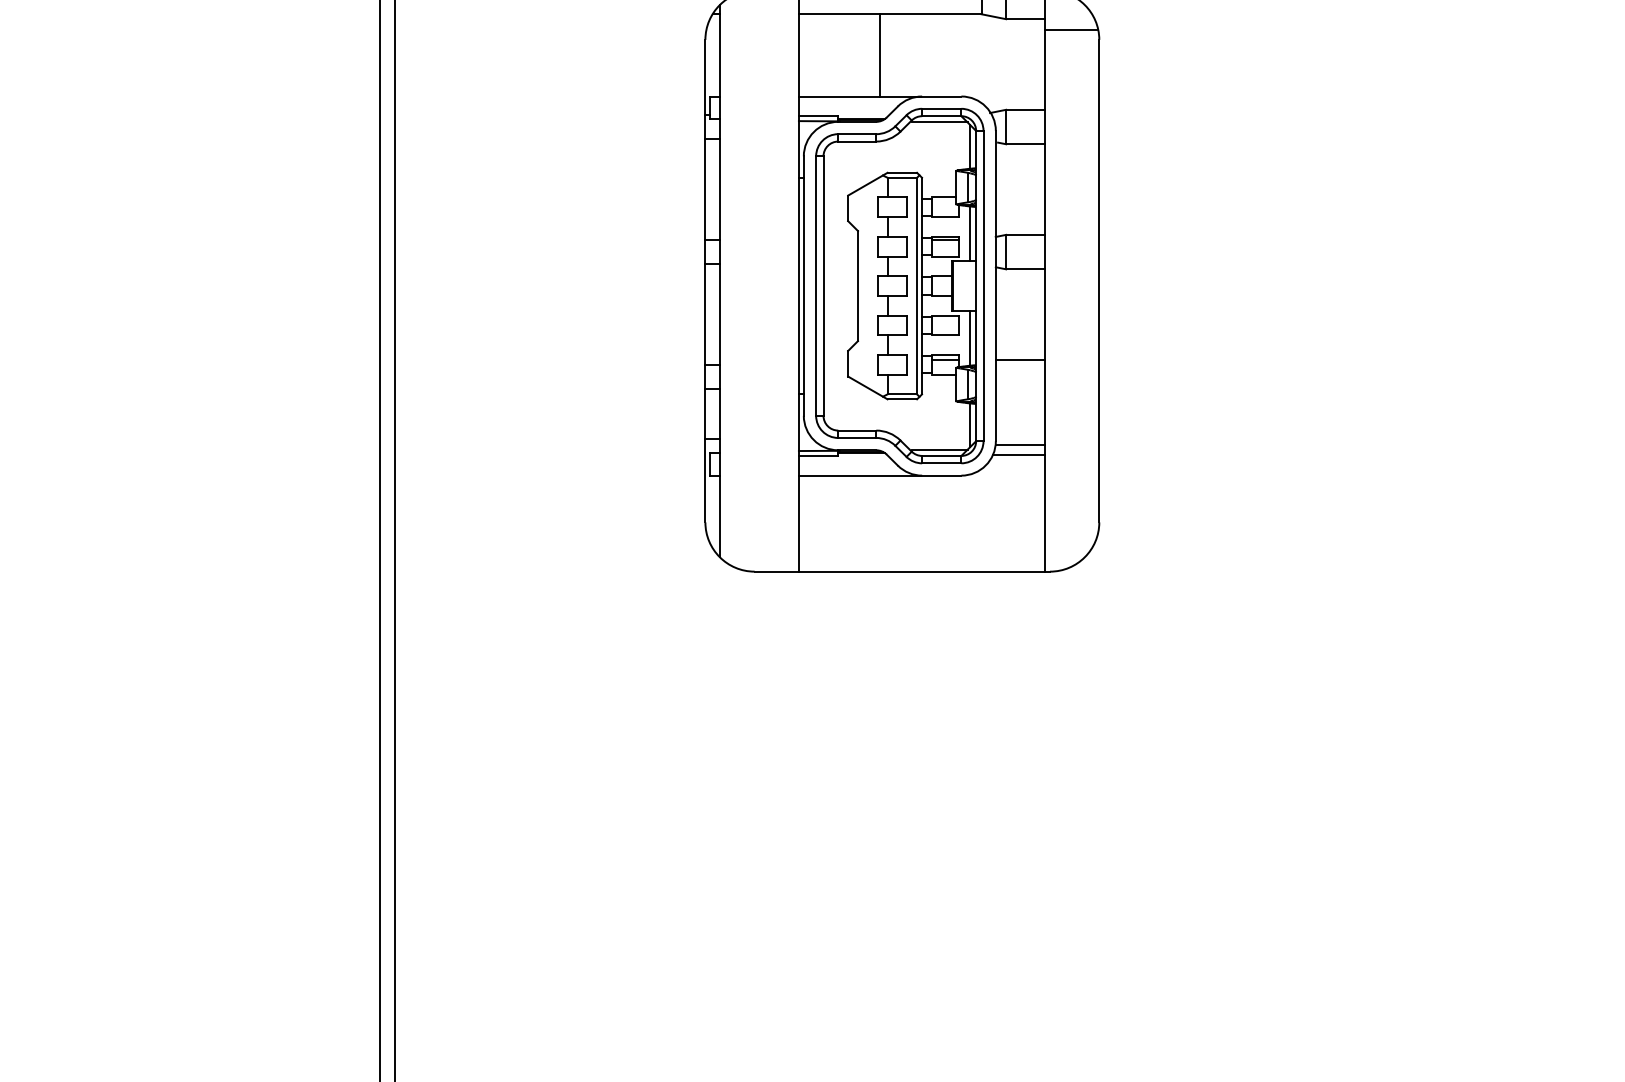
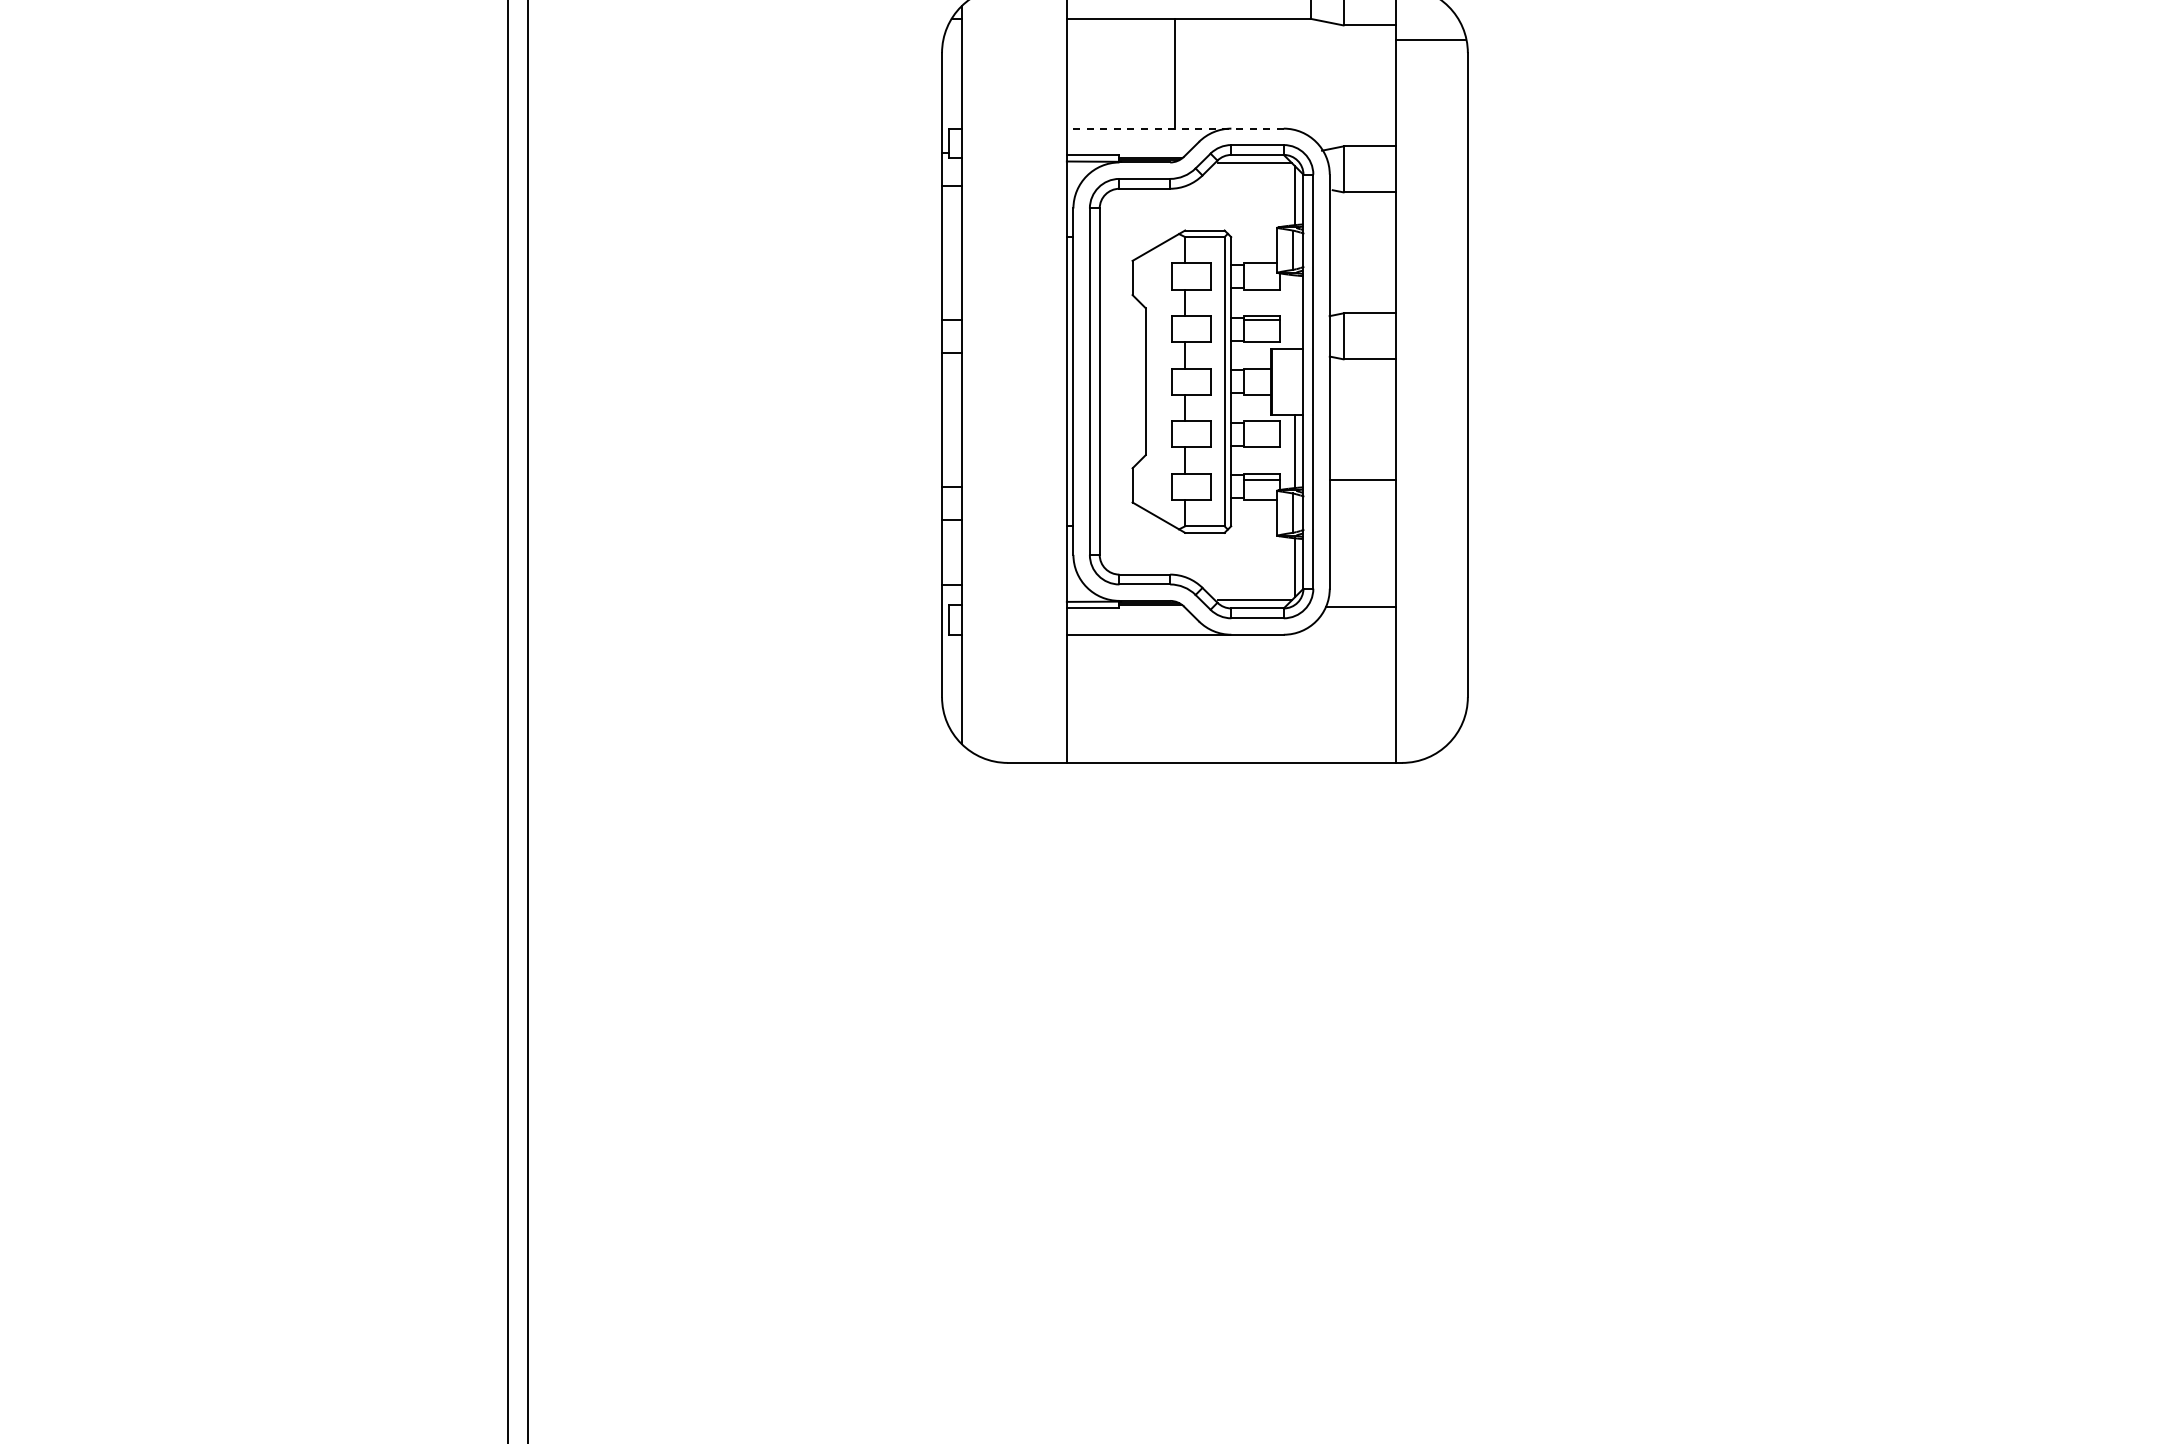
line: (879, 96) -> (1174, 128), solid -> dashed
line: (970, 233) -> (1295, 311), removed
line: (1020, 444) -> (1362, 593), removed

